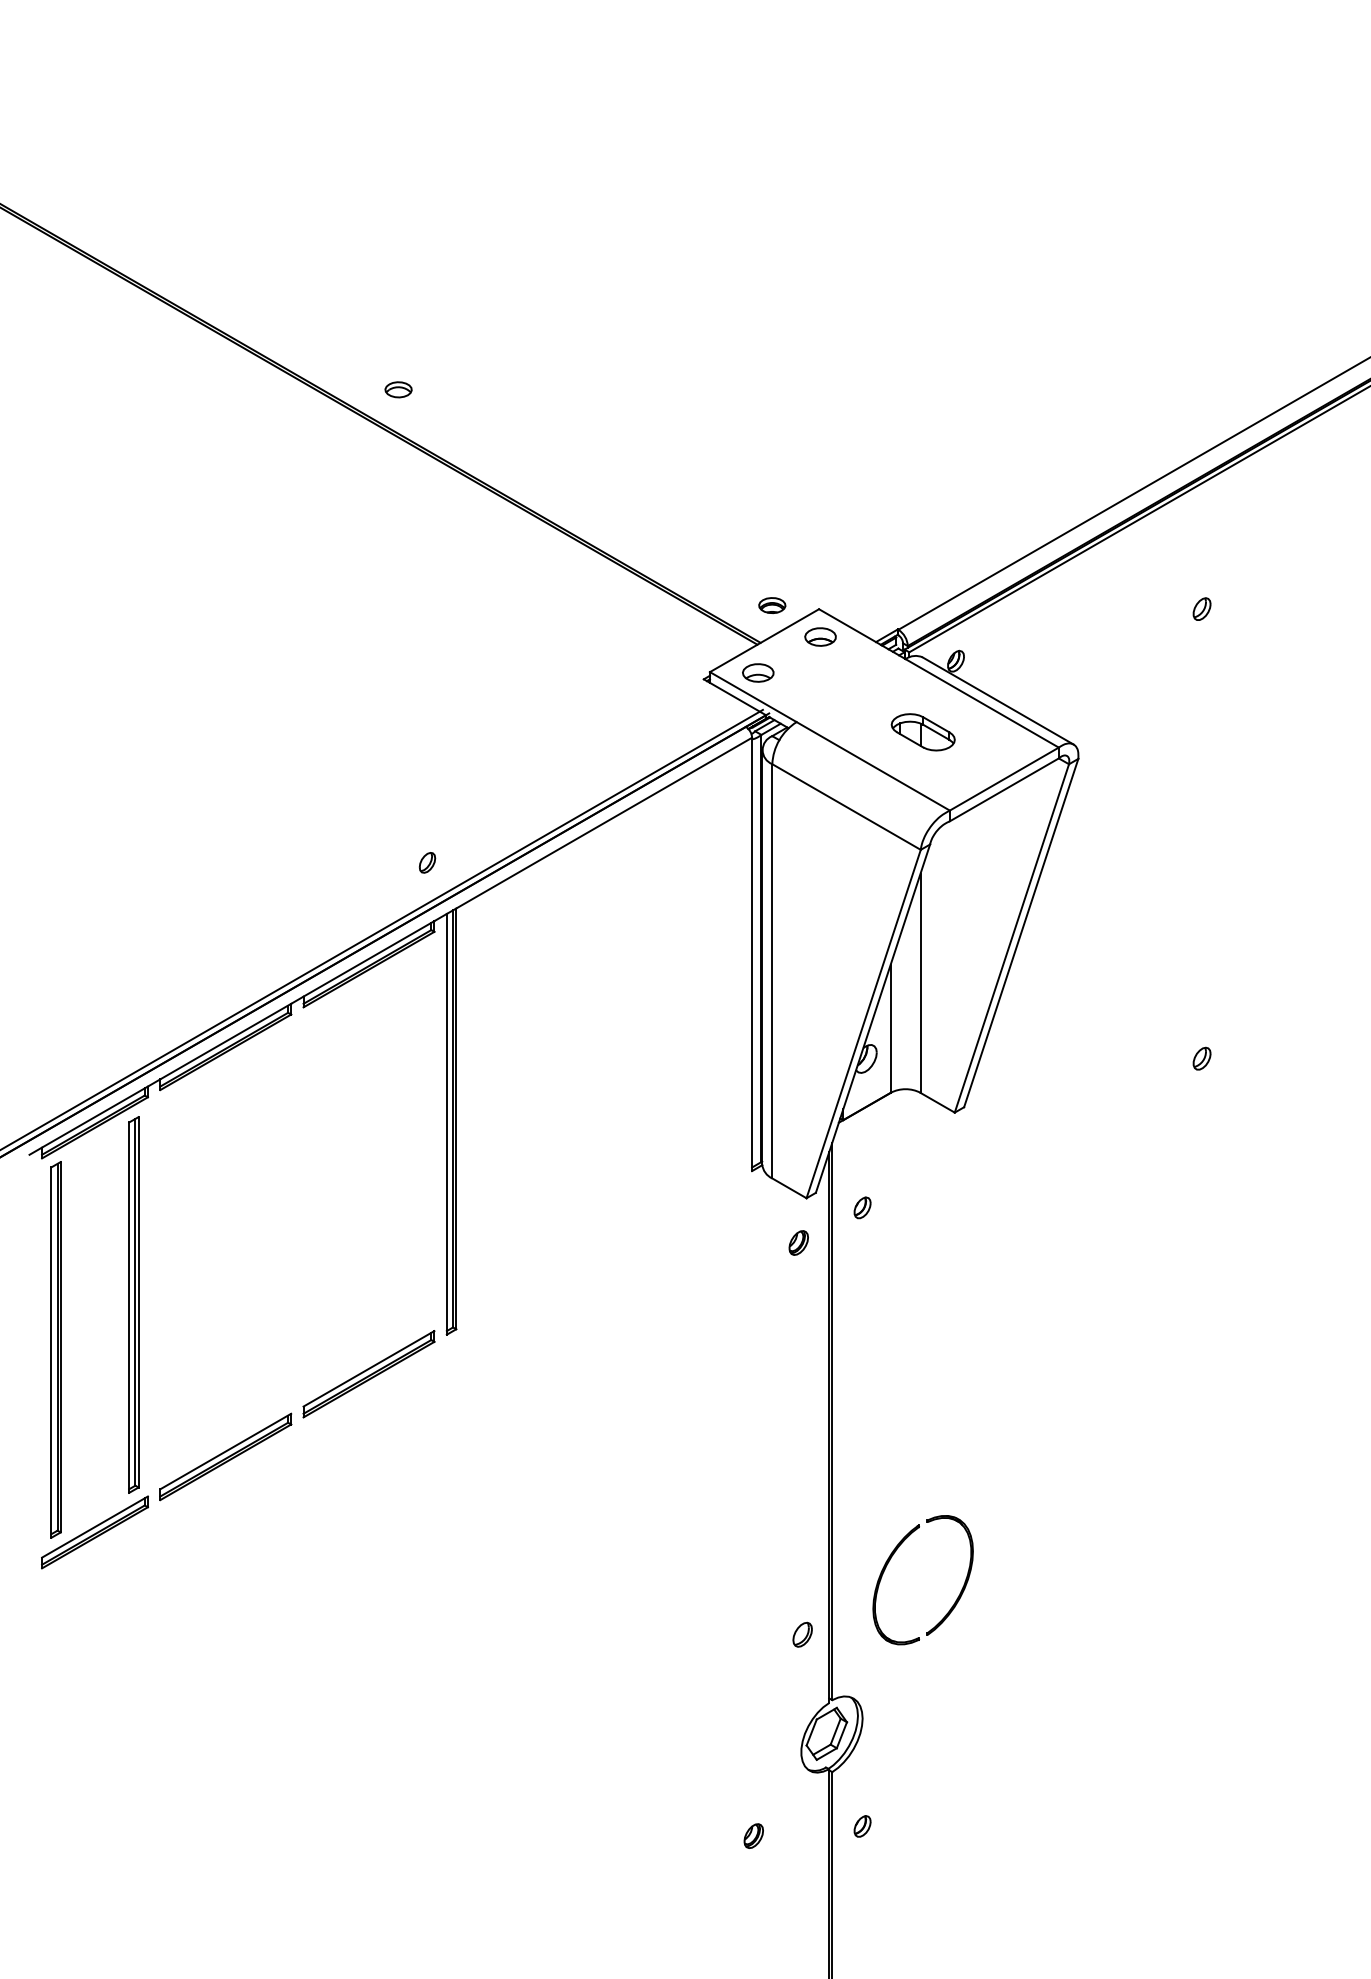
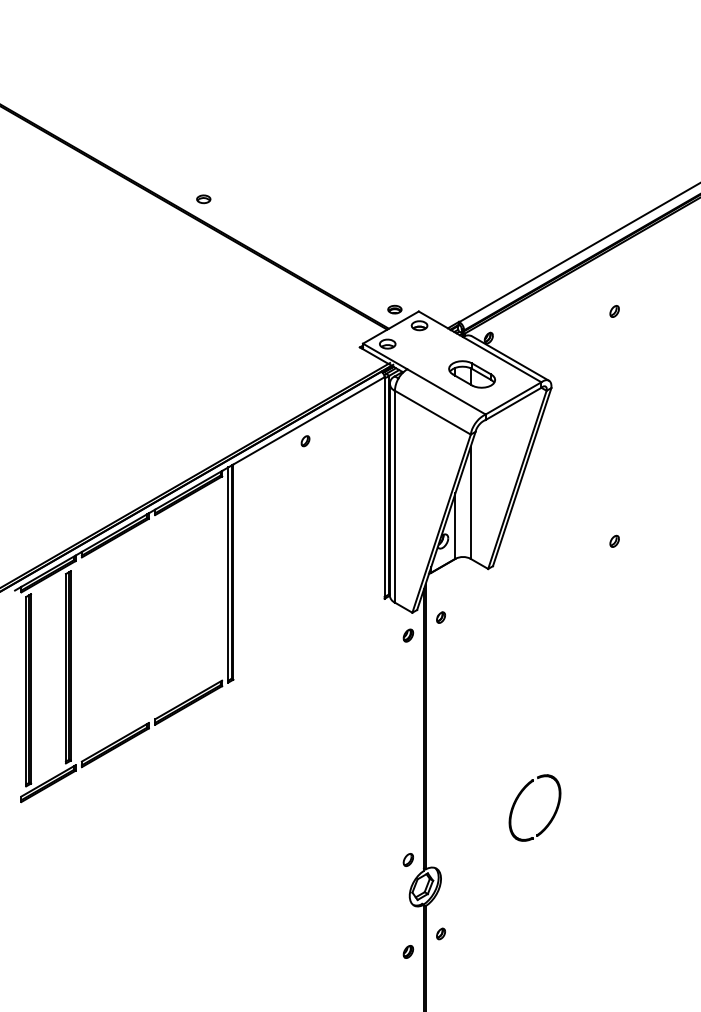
part: (922, 732) -> (471, 374), size x1.43
part: (427, 863) -> (305, 441), moved
part: (890, 1561) -> (518, 798), moved
part: (800, 1633) -> (407, 859), moved
part: (753, 1835) -> (408, 951), moved

